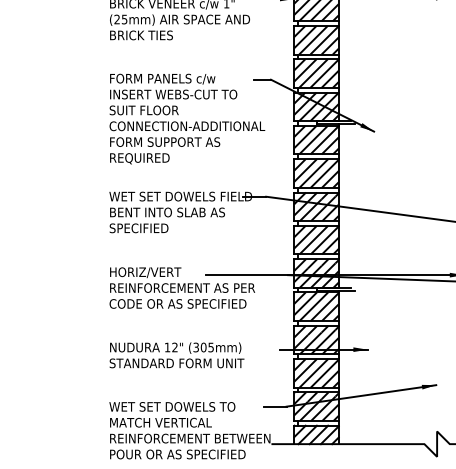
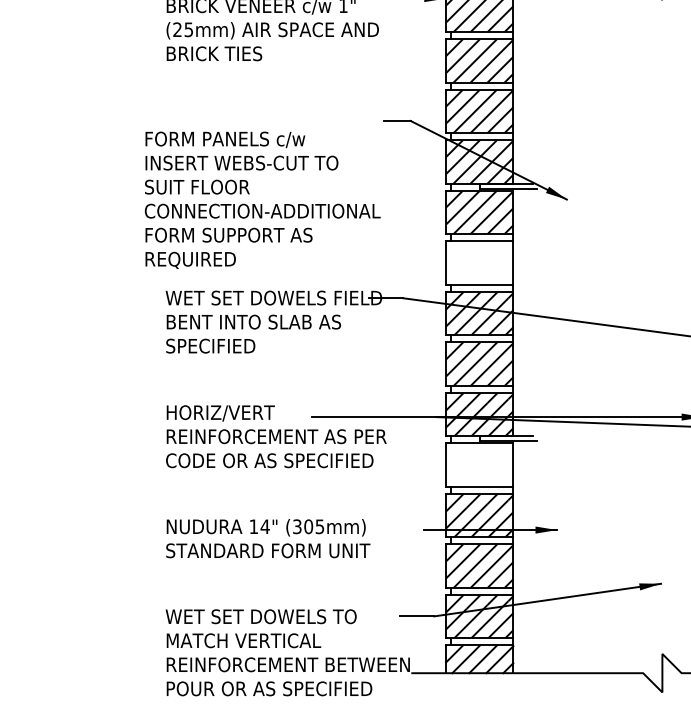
text: (187, 118) -> (262, 199), moved
hatch: (316, 173) -> (479, 263), removed
hatch: (316, 306) -> (479, 464), removed
text: (175, 347) -> (265, 526), 12" -> 14"

